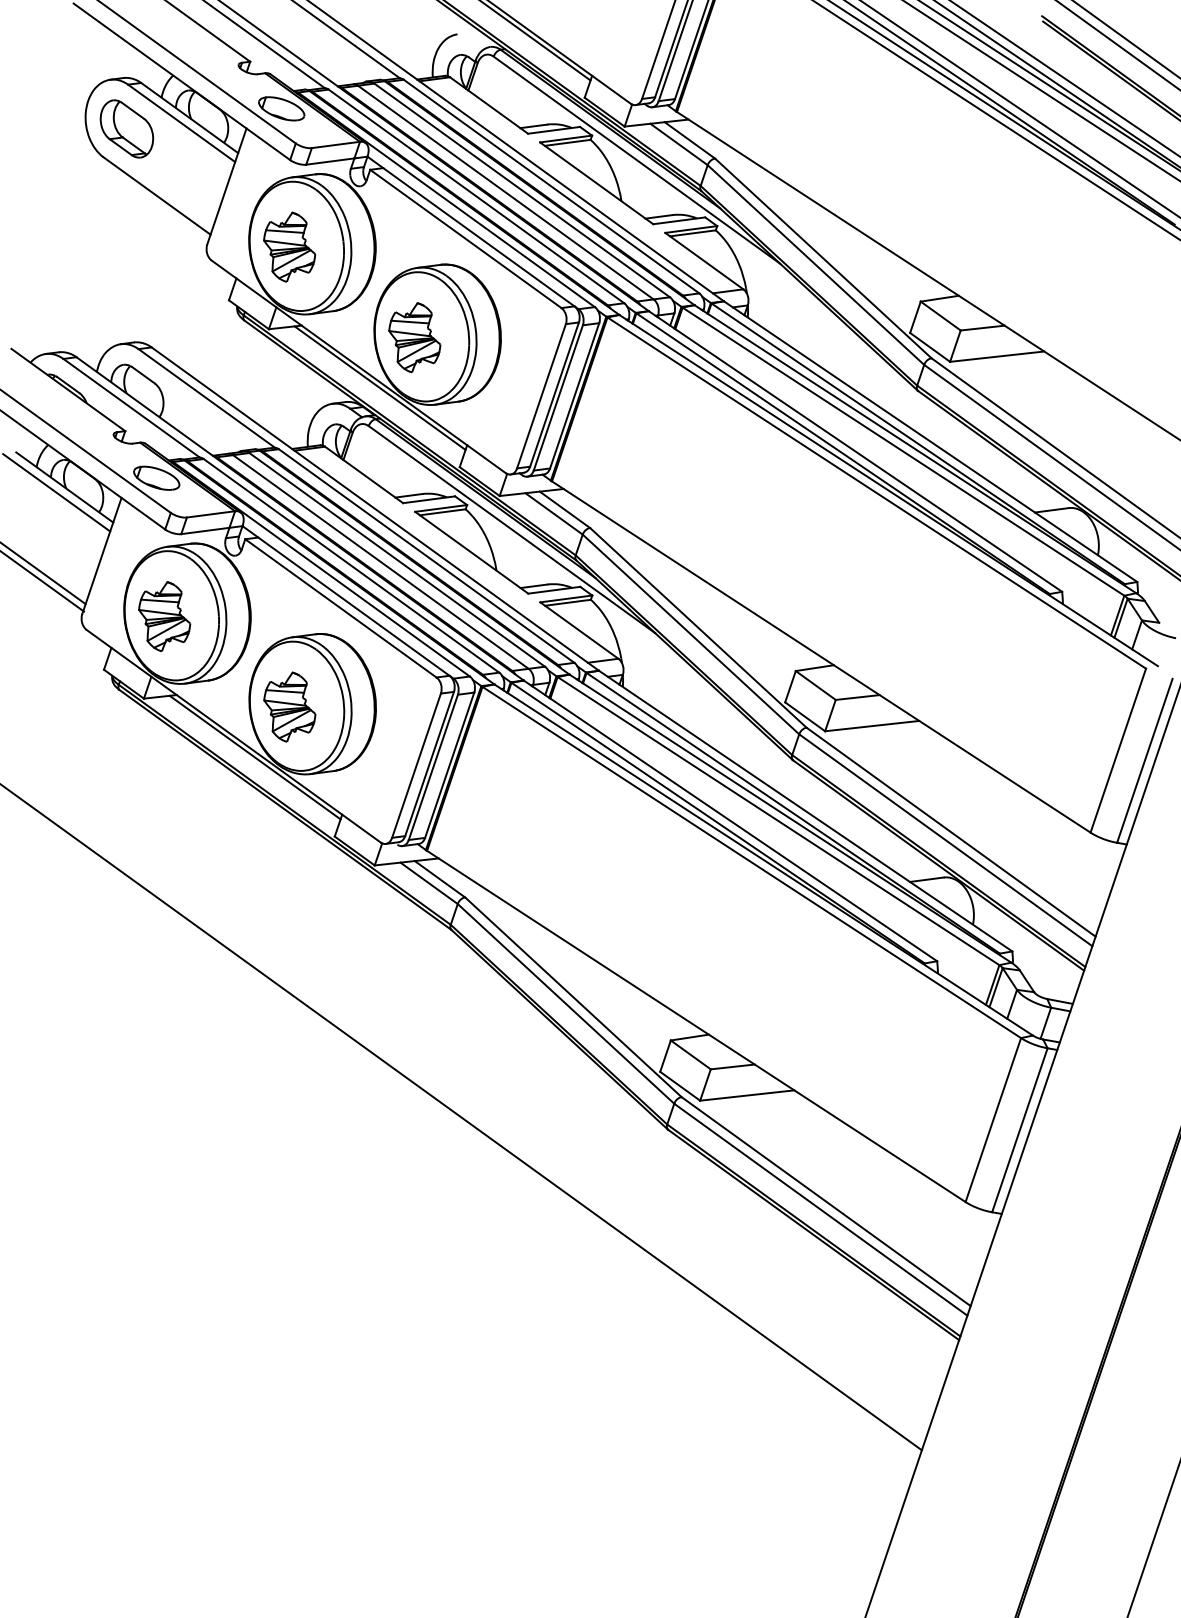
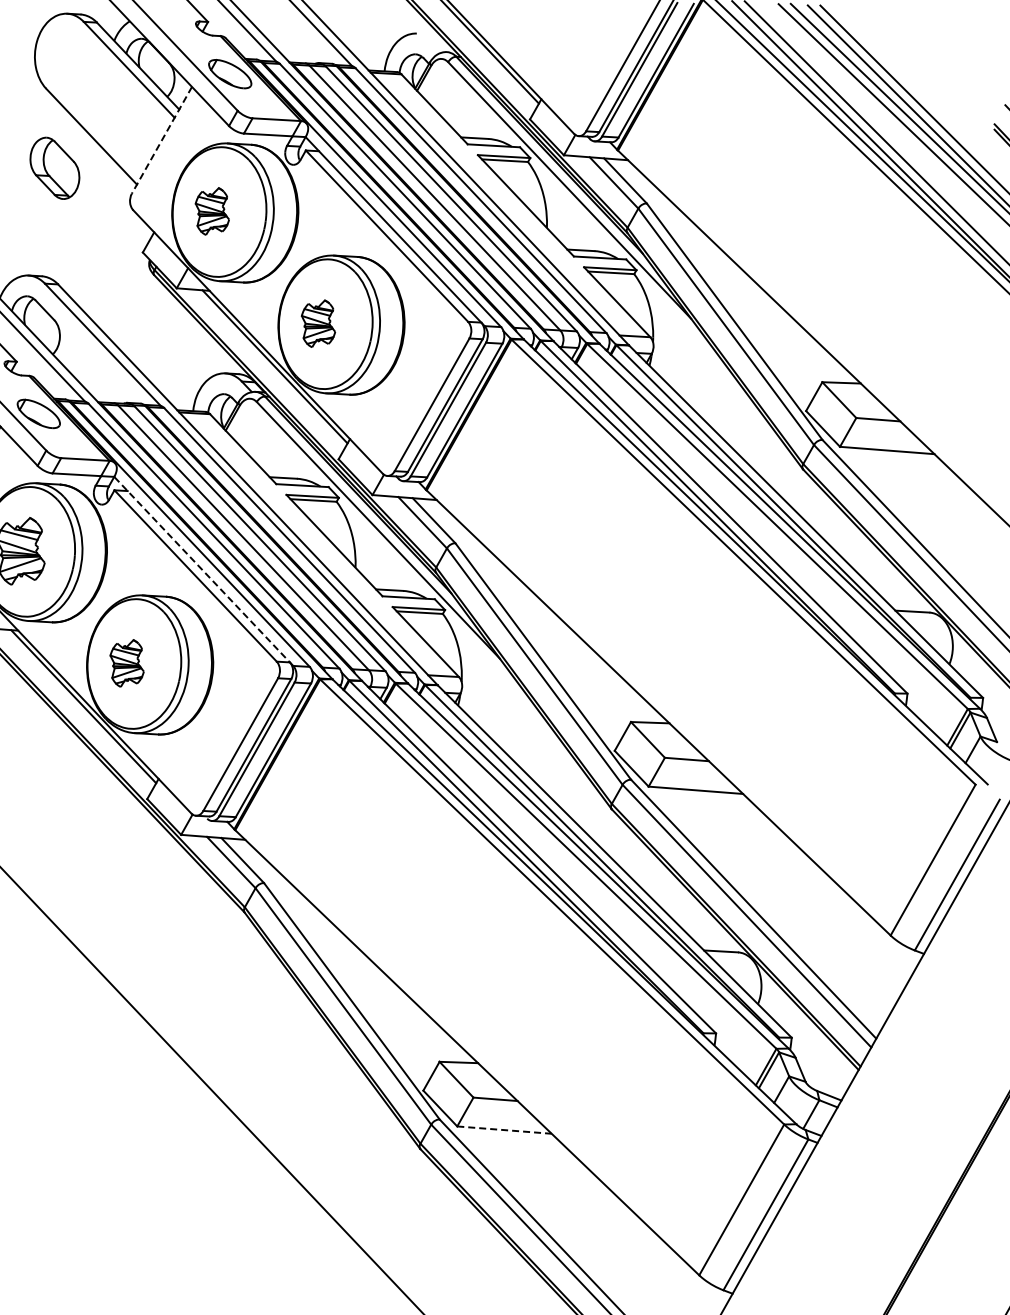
part: (126, 128) -> (54, 167), moved
line: (226, 186) -> (161, 140), solid -> dashed
part: (289, 246) -> (212, 210), size x0.7
part: (414, 337) -> (318, 323), size x0.7
line: (347, 602) -> (203, 571), solid -> dashed
part: (289, 706) -> (126, 662), size x0.7
line: (747, 1095) -> (504, 1130), solid -> dashed

